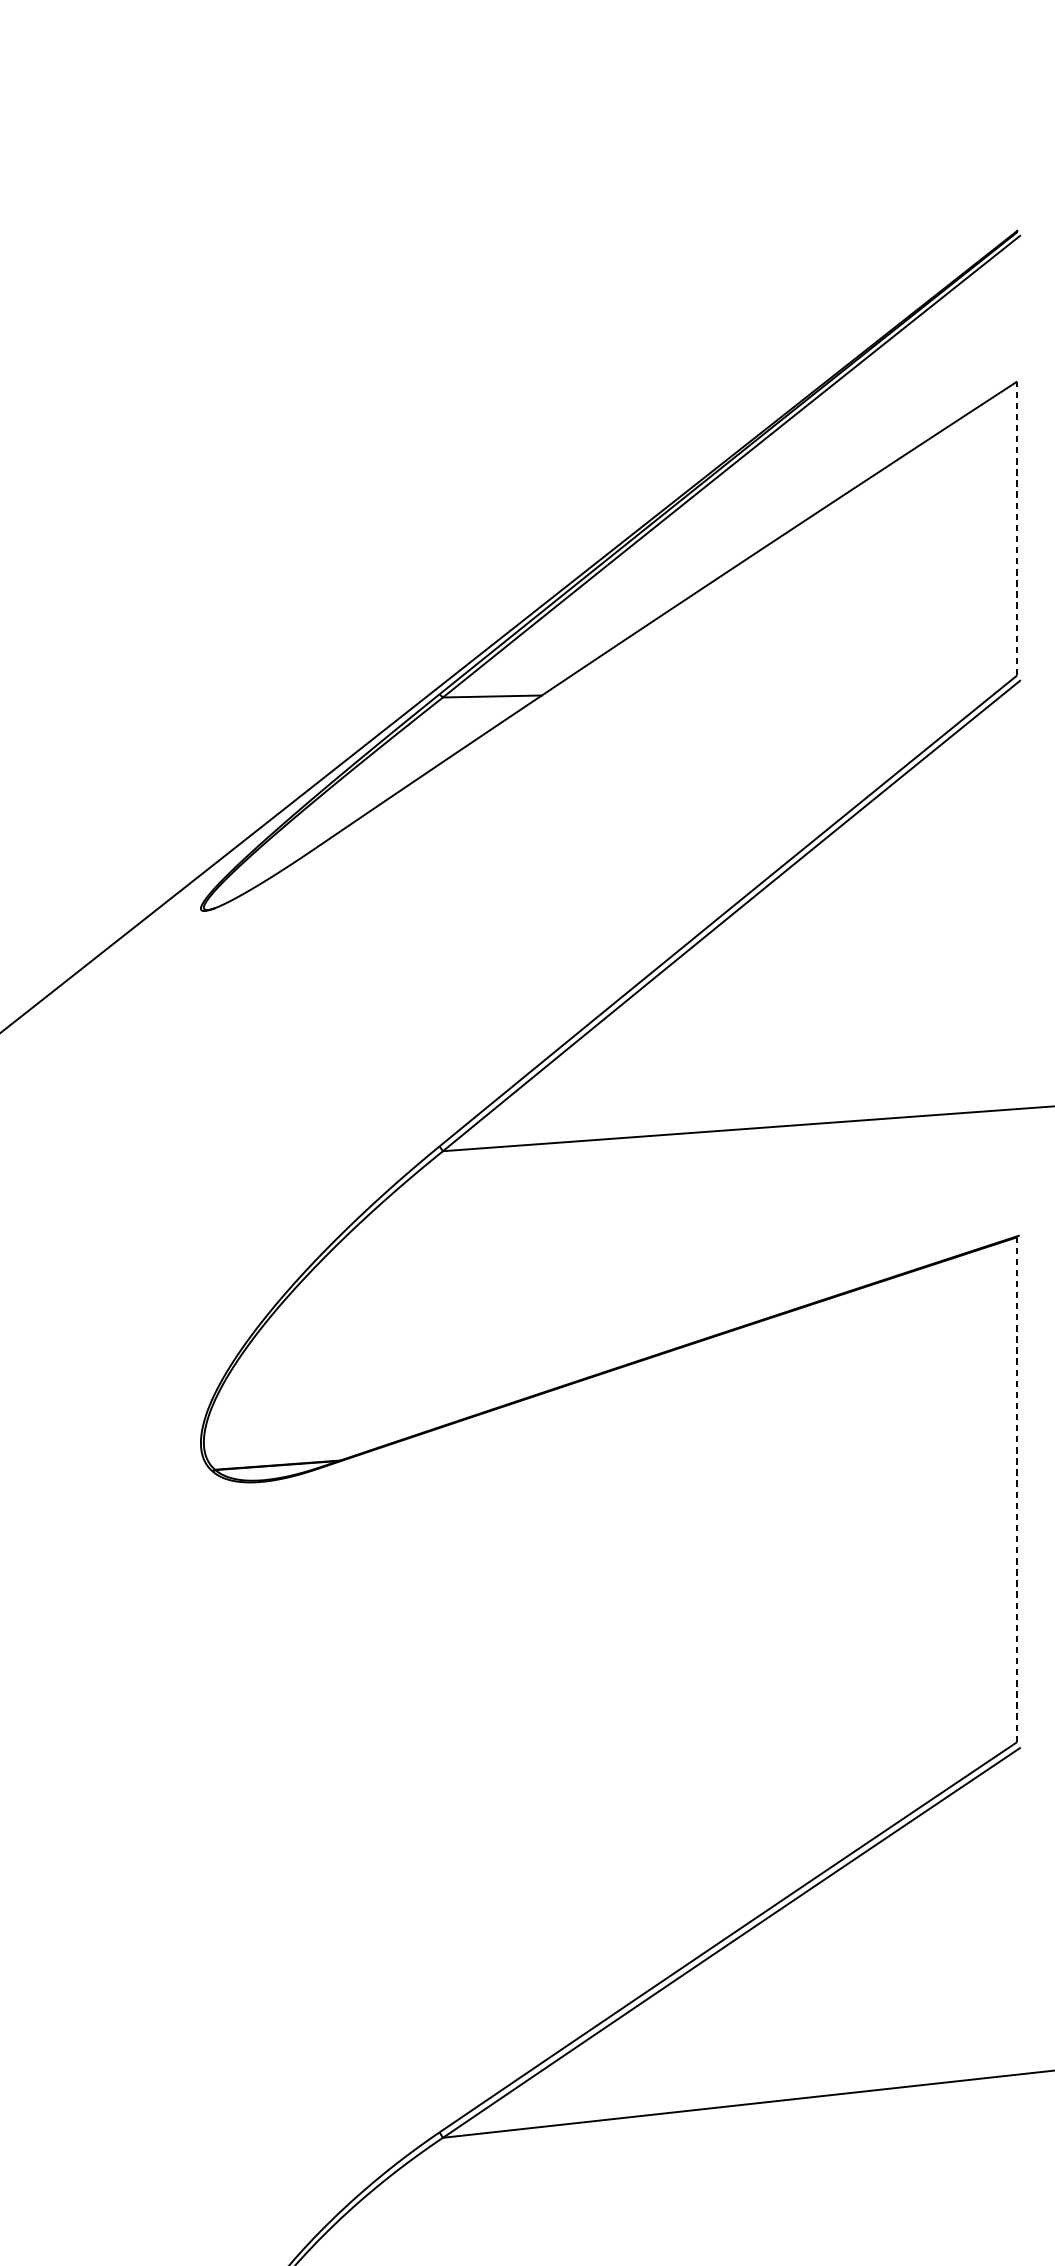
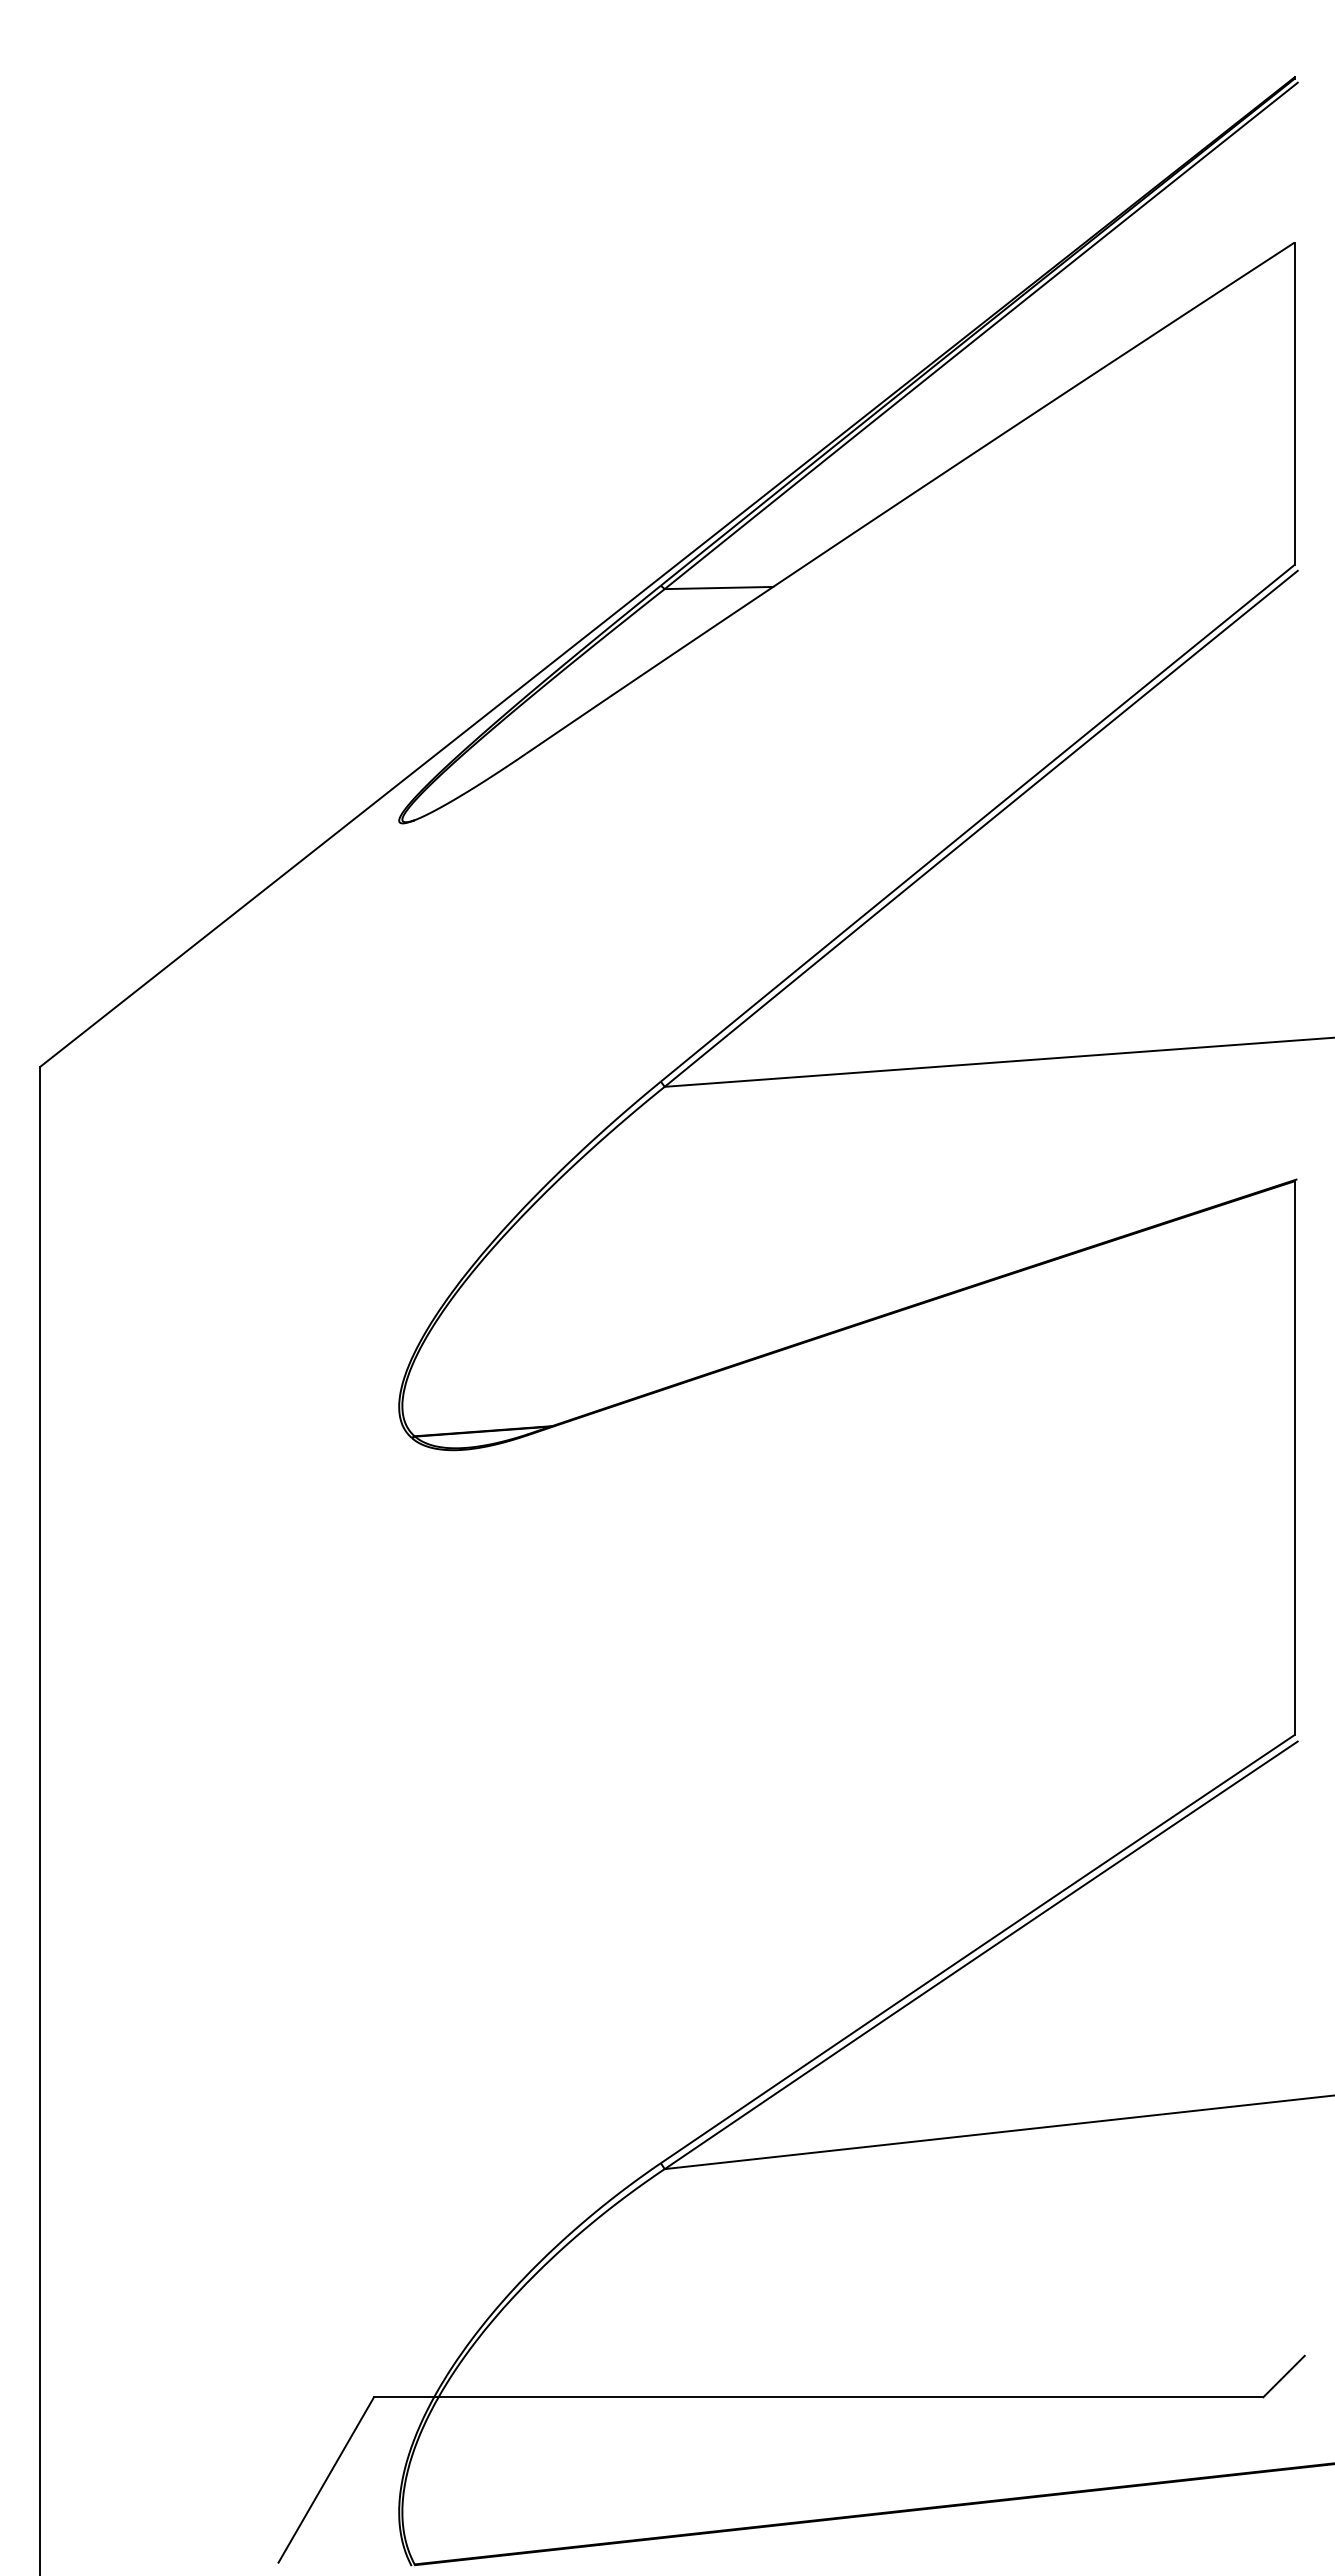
line: (1017, 528) -> (1294, 403), dashed -> solid
line: (1017, 1490) -> (1294, 1458), dashed -> solid

